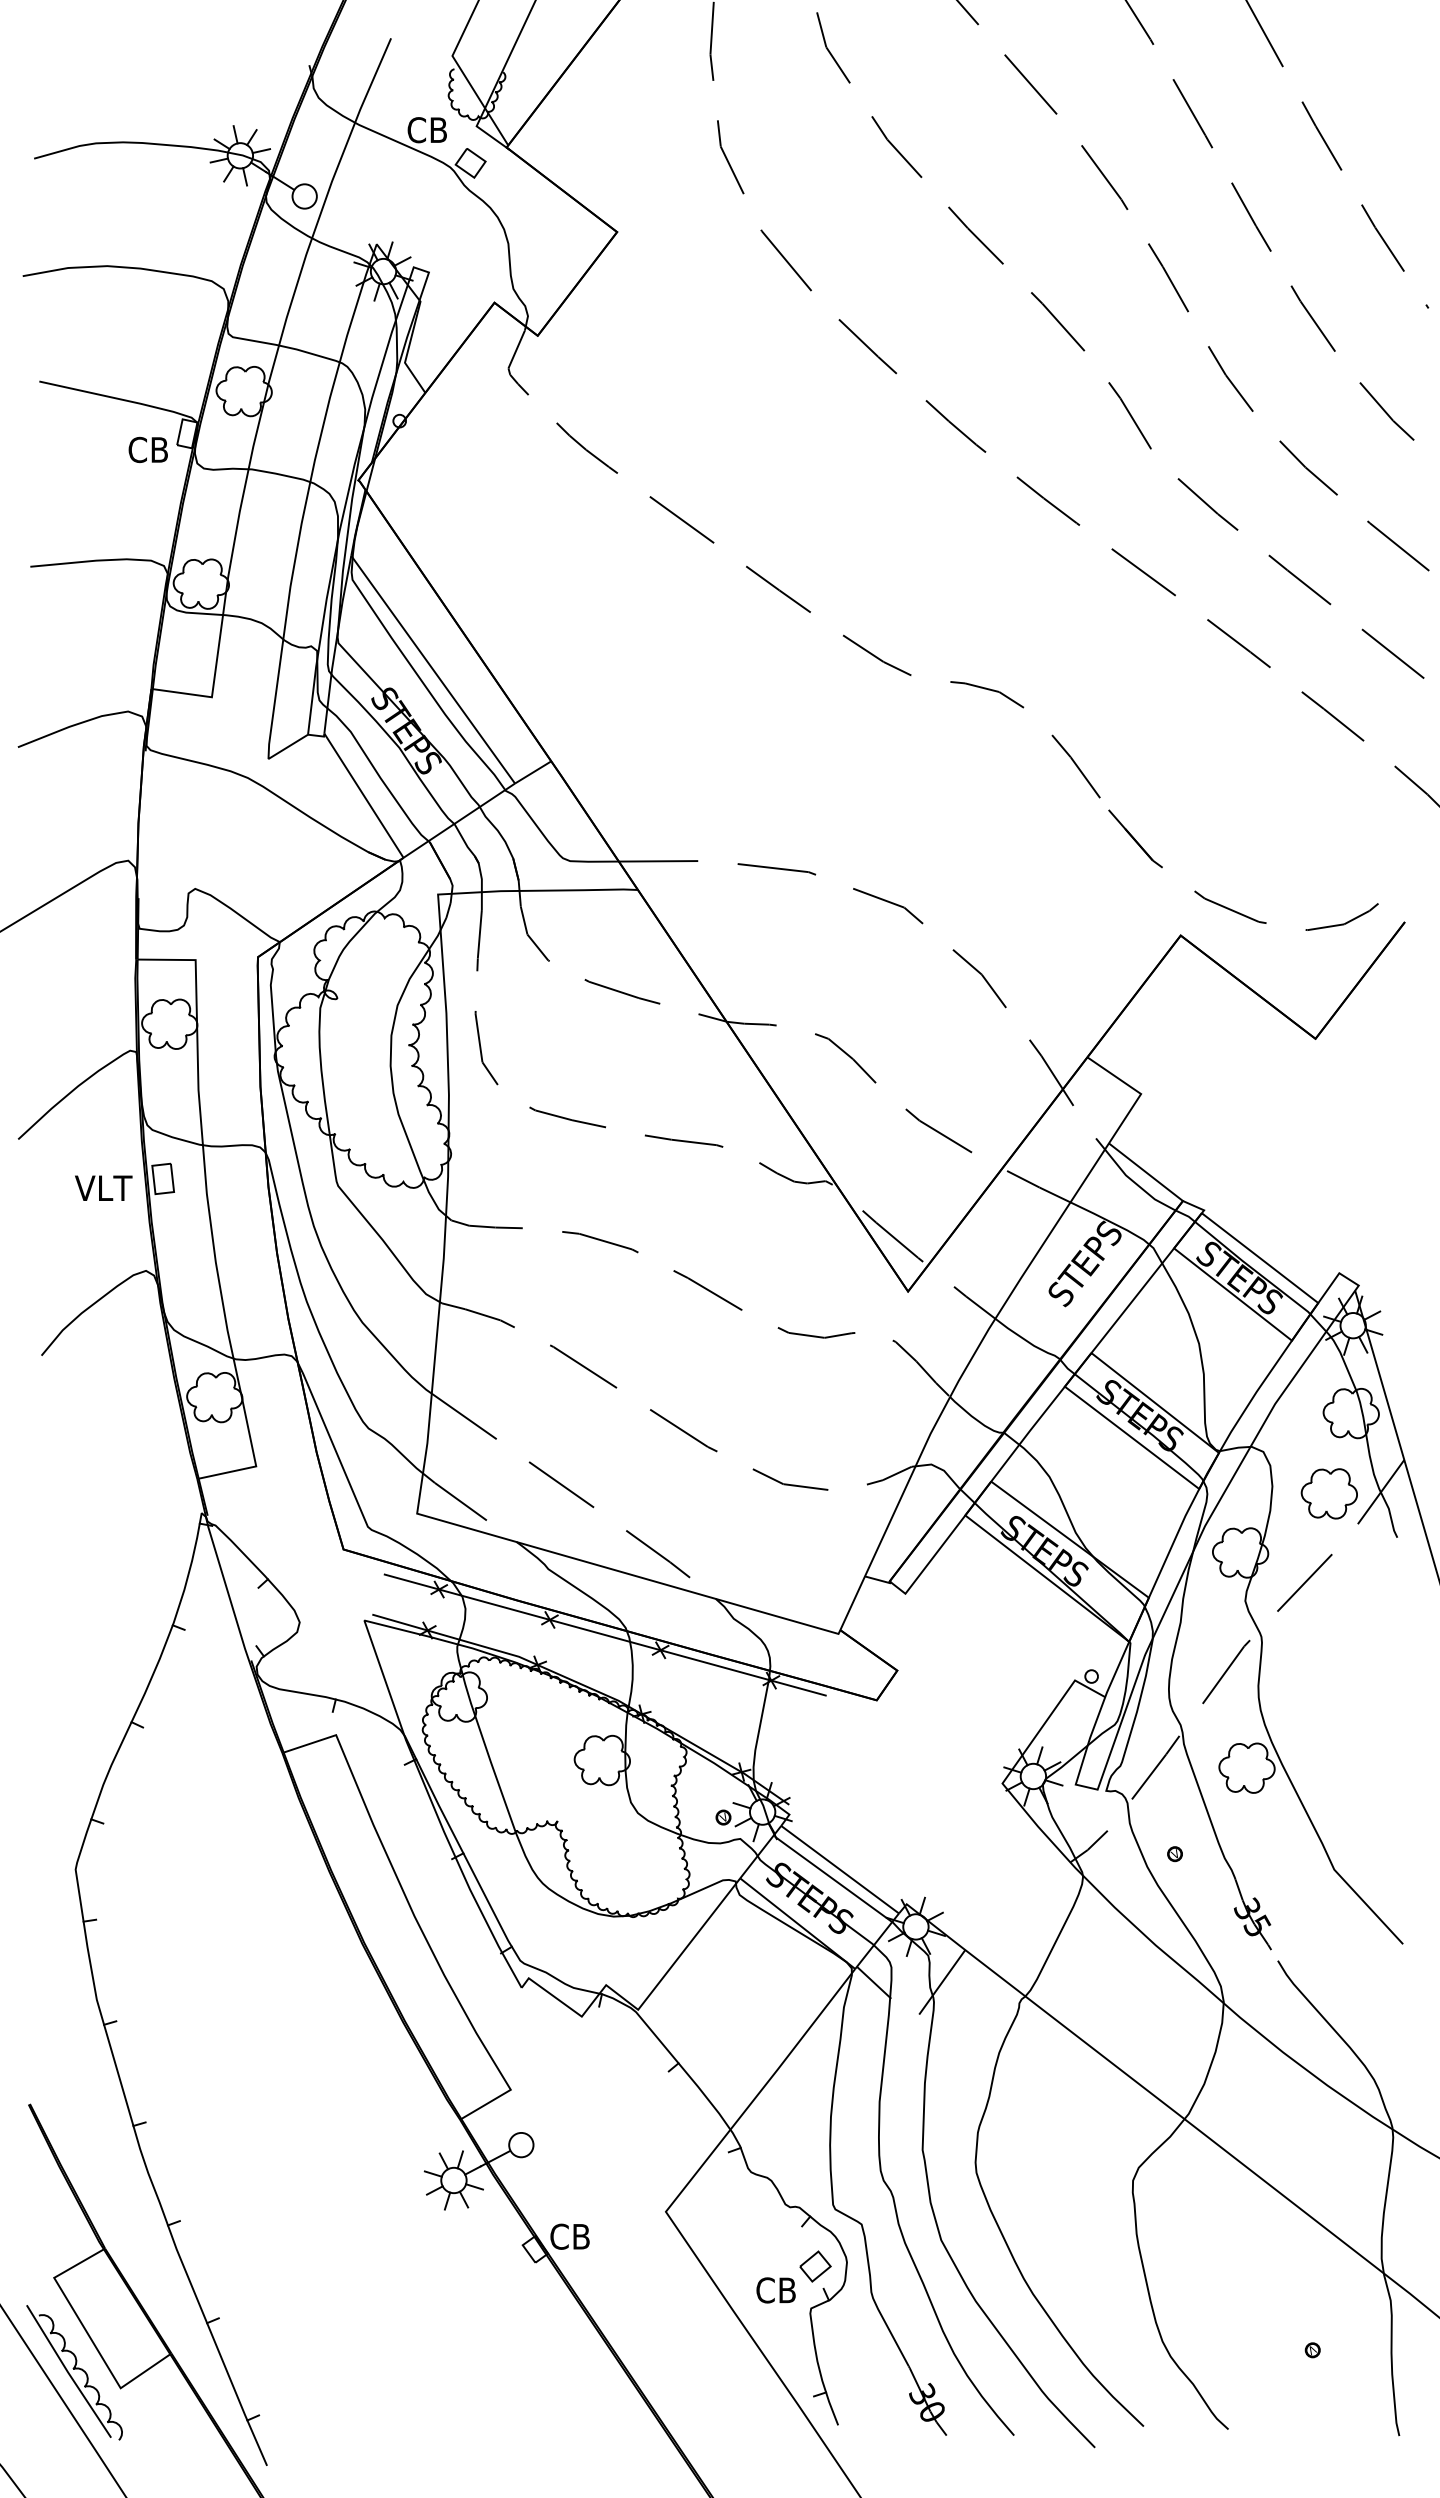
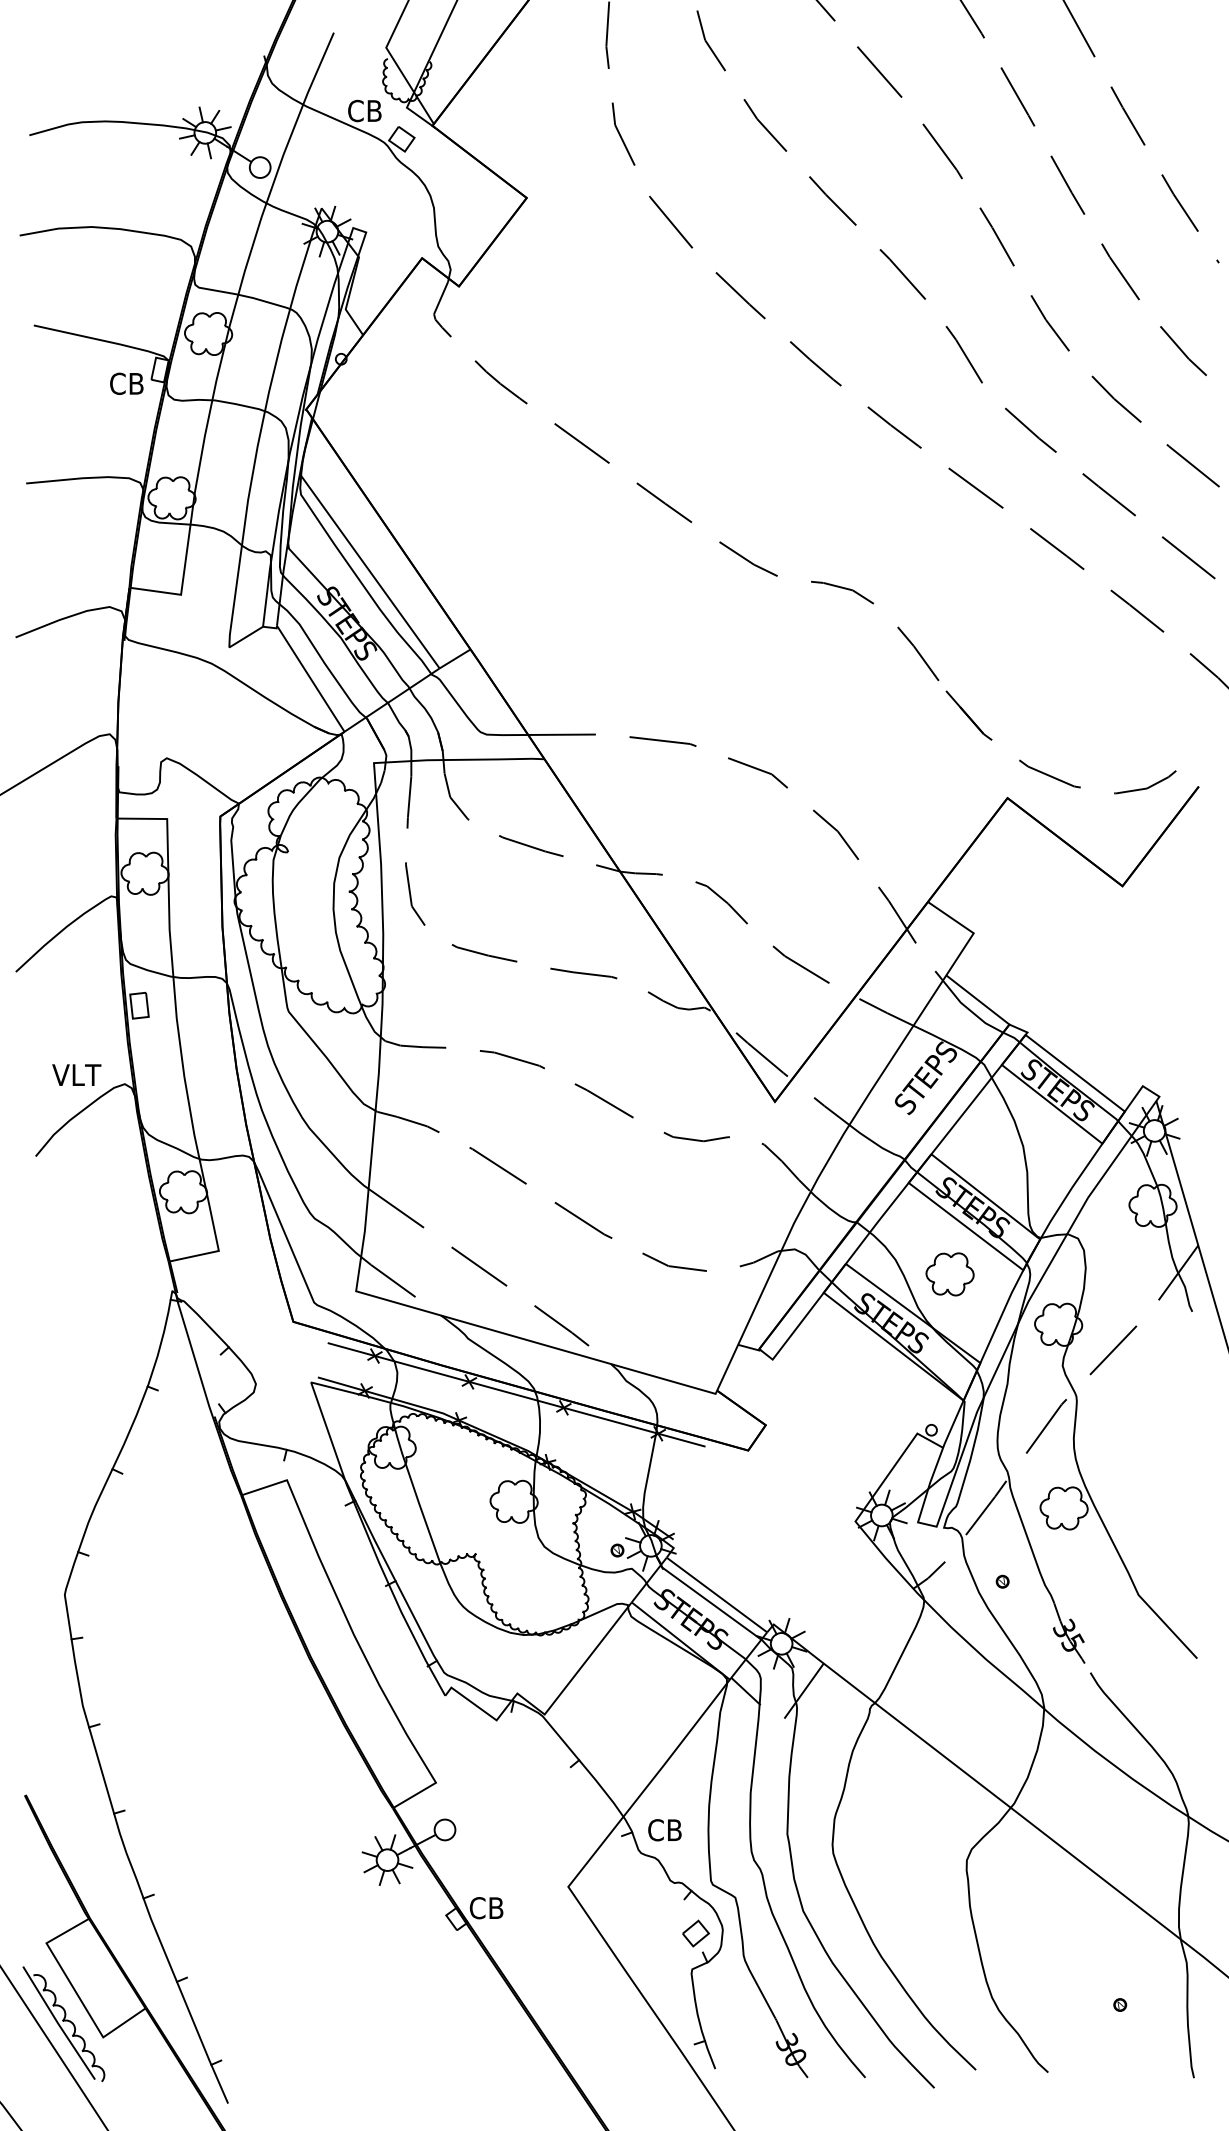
text: (103, 1187) -> (76, 1074), moved
part: (1328, 1493) -> (949, 1274), moved
text: (775, 2290) -> (664, 1830), moved

